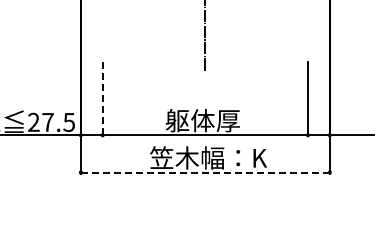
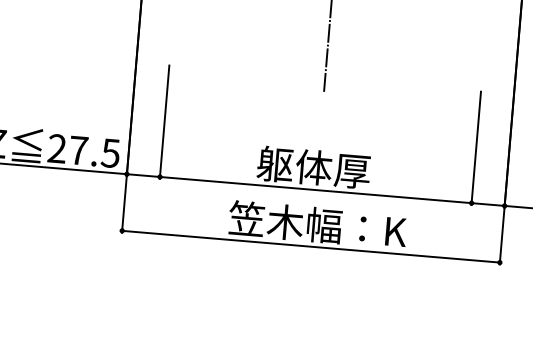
line: (102, 99) -> (164, 122), dashed -> solid
line: (205, 172) -> (311, 246), dashed -> solid

